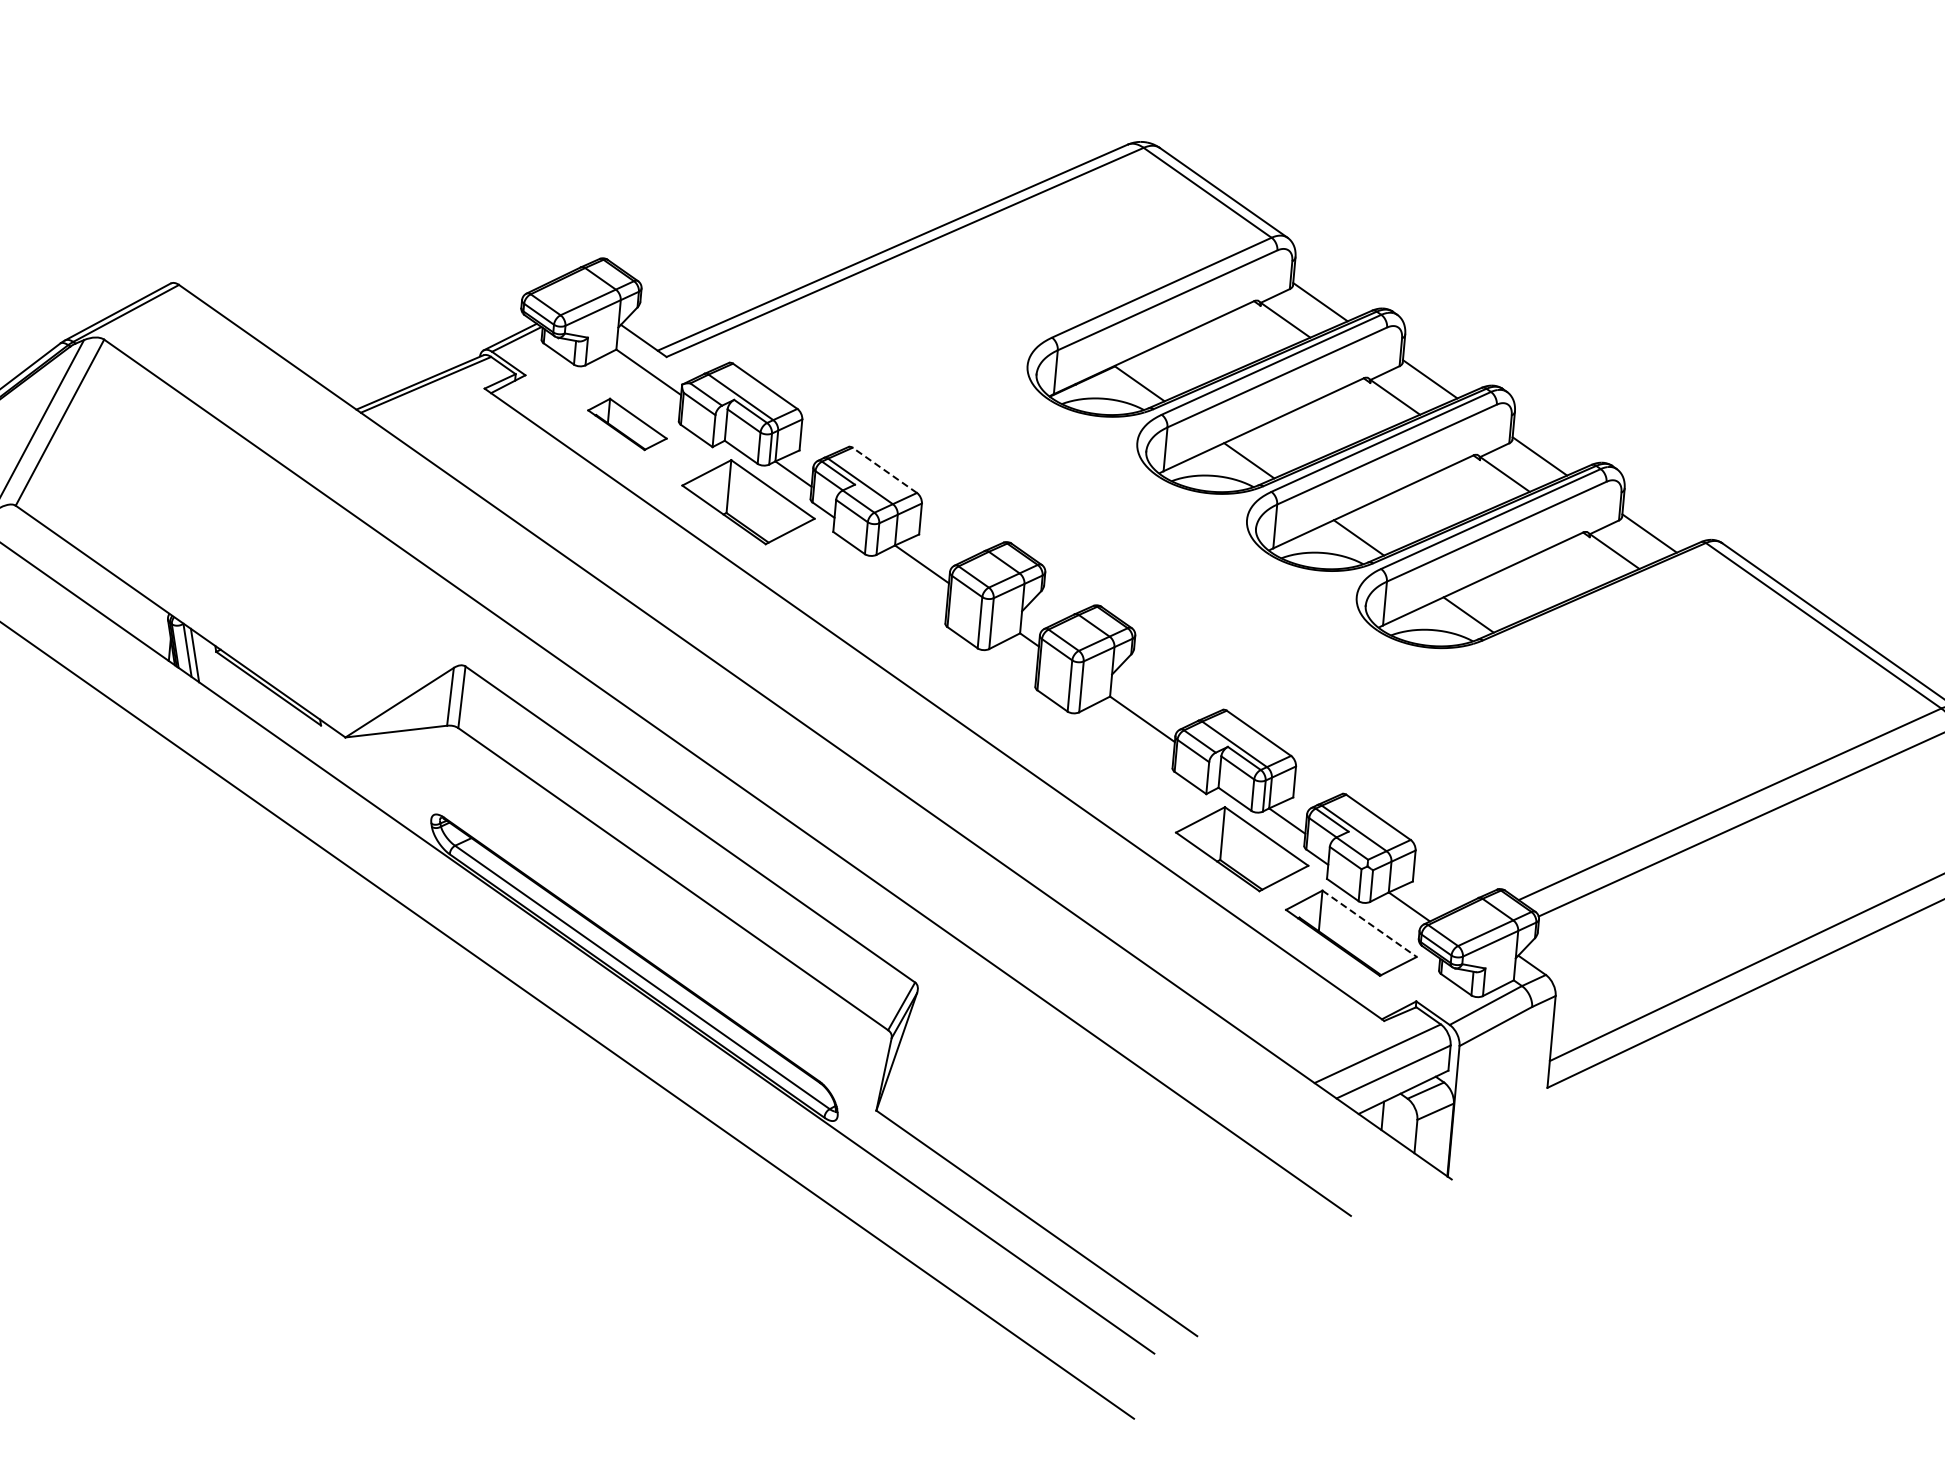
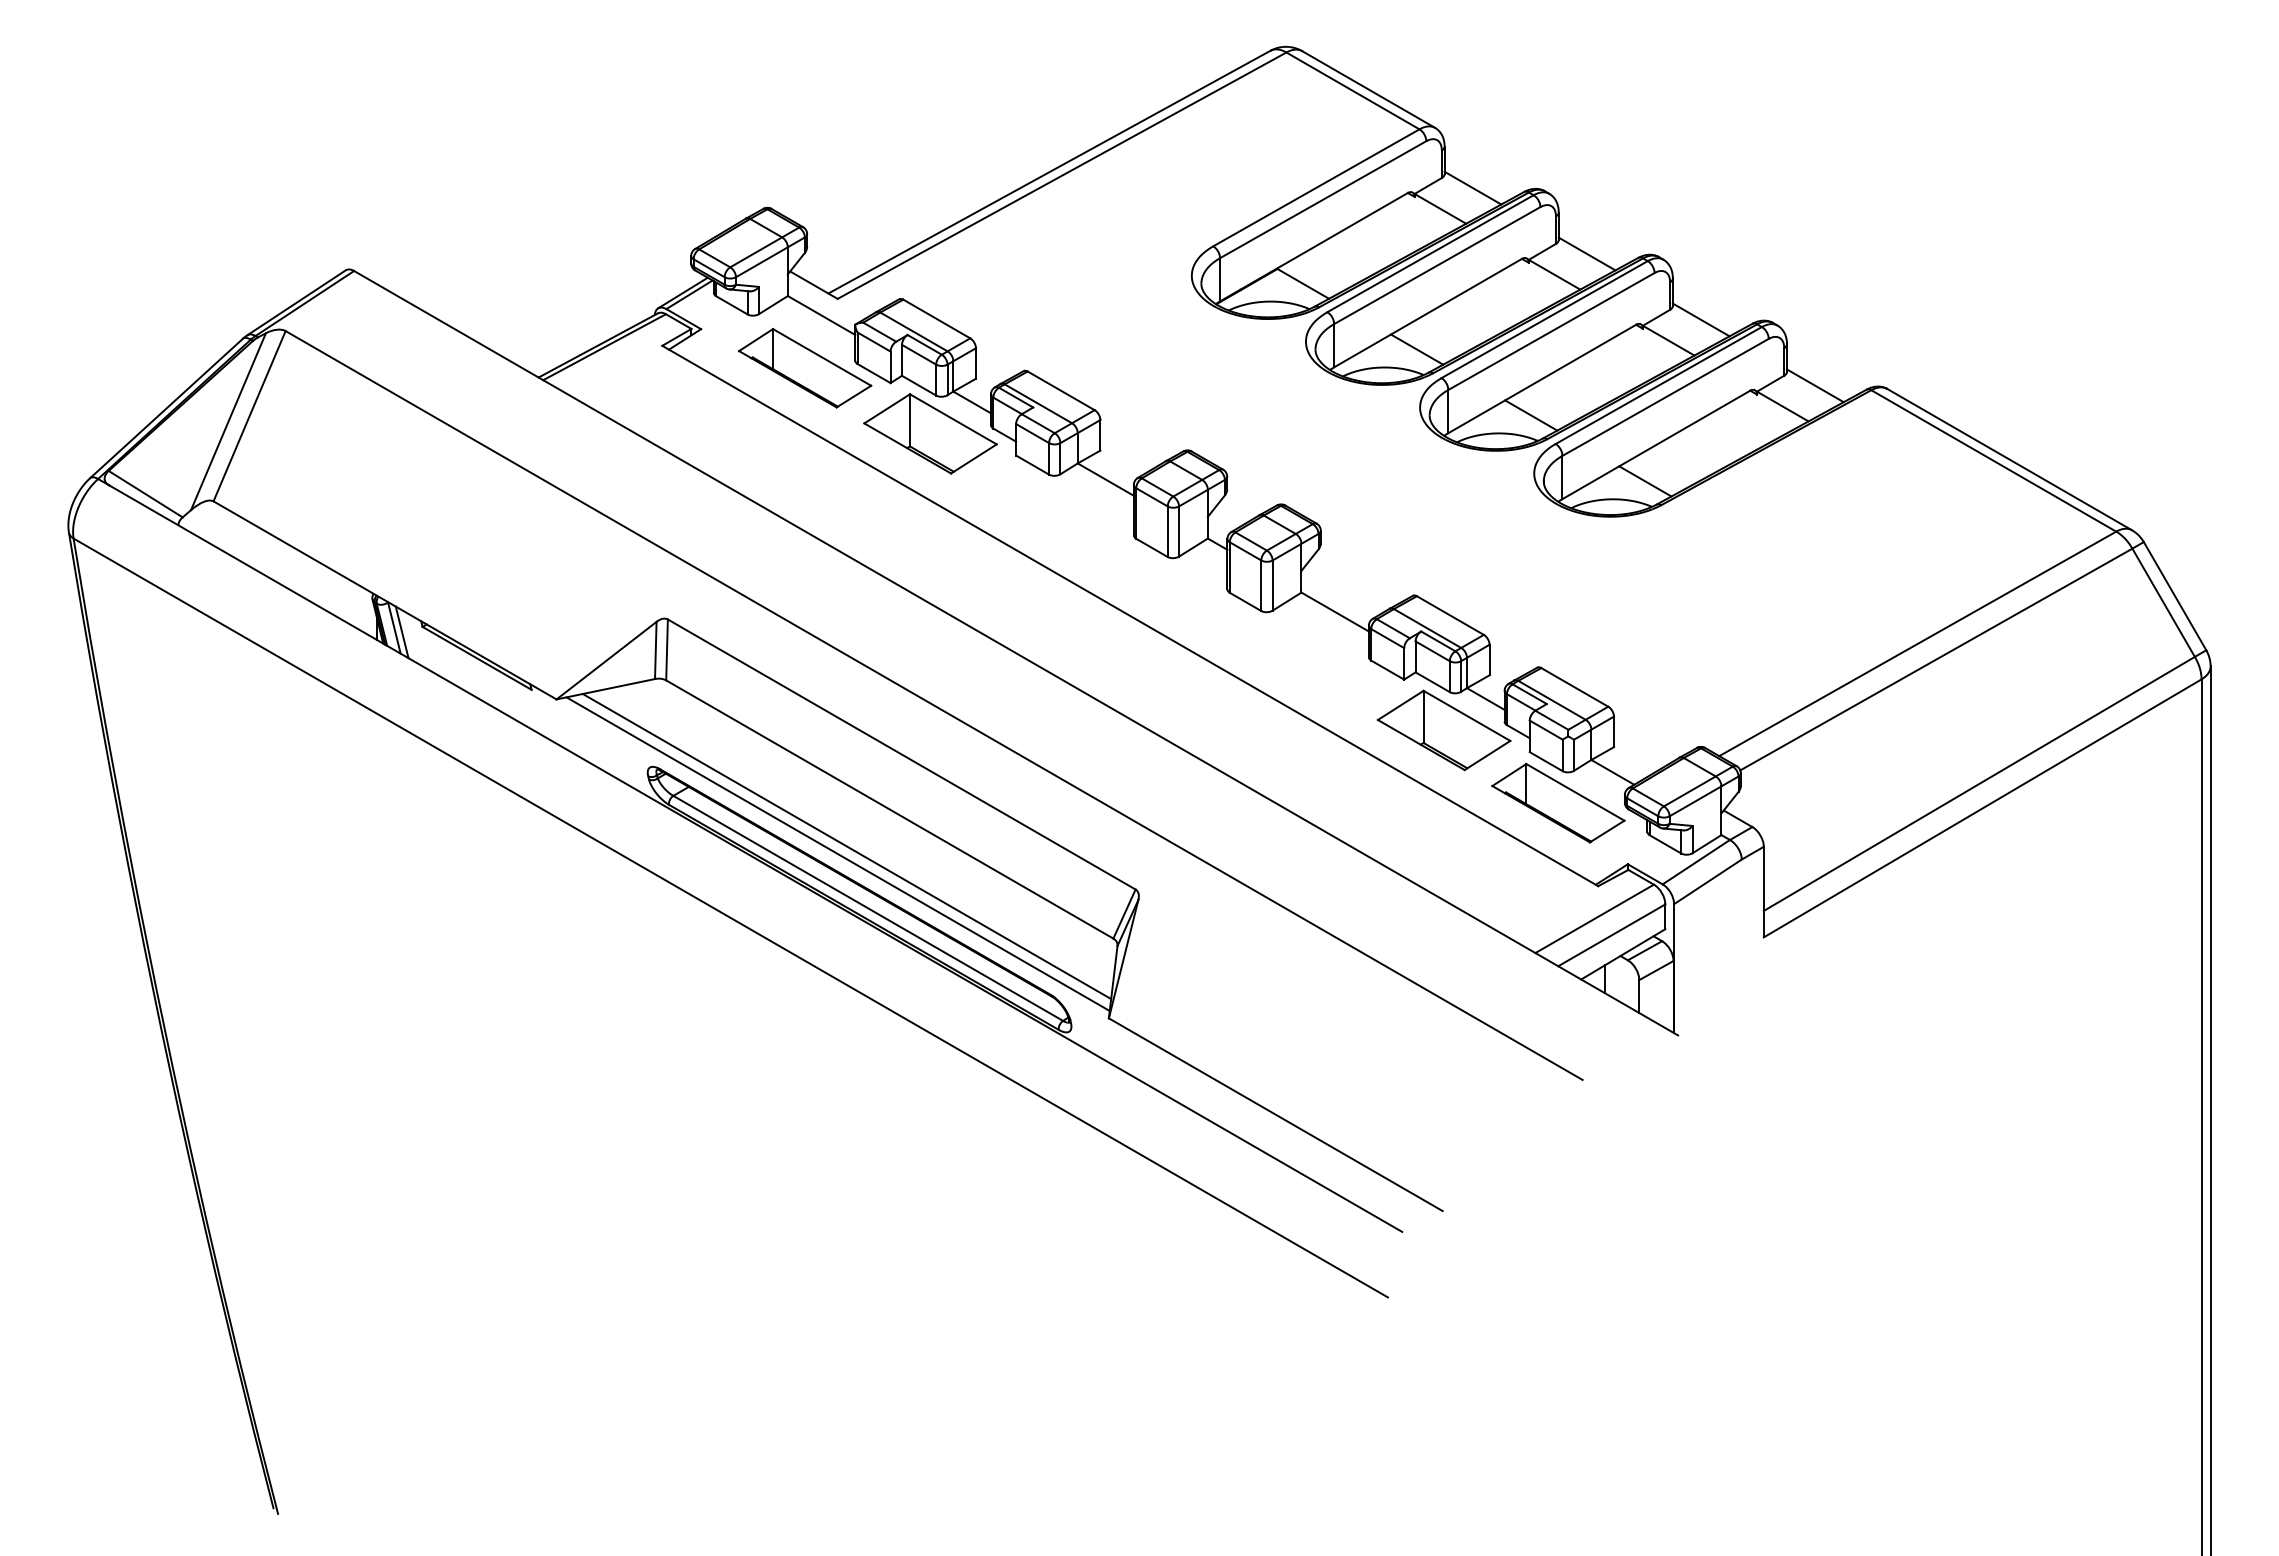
part: (627, 424) -> (805, 368), size x1.67
line: (885, 470) -> (1061, 390), dashed -> solid
line: (626, 912) -> (846, 846), added
line: (616, 920) -> (837, 854), added
line: (1369, 923) -> (1575, 792), dashed -> solid

